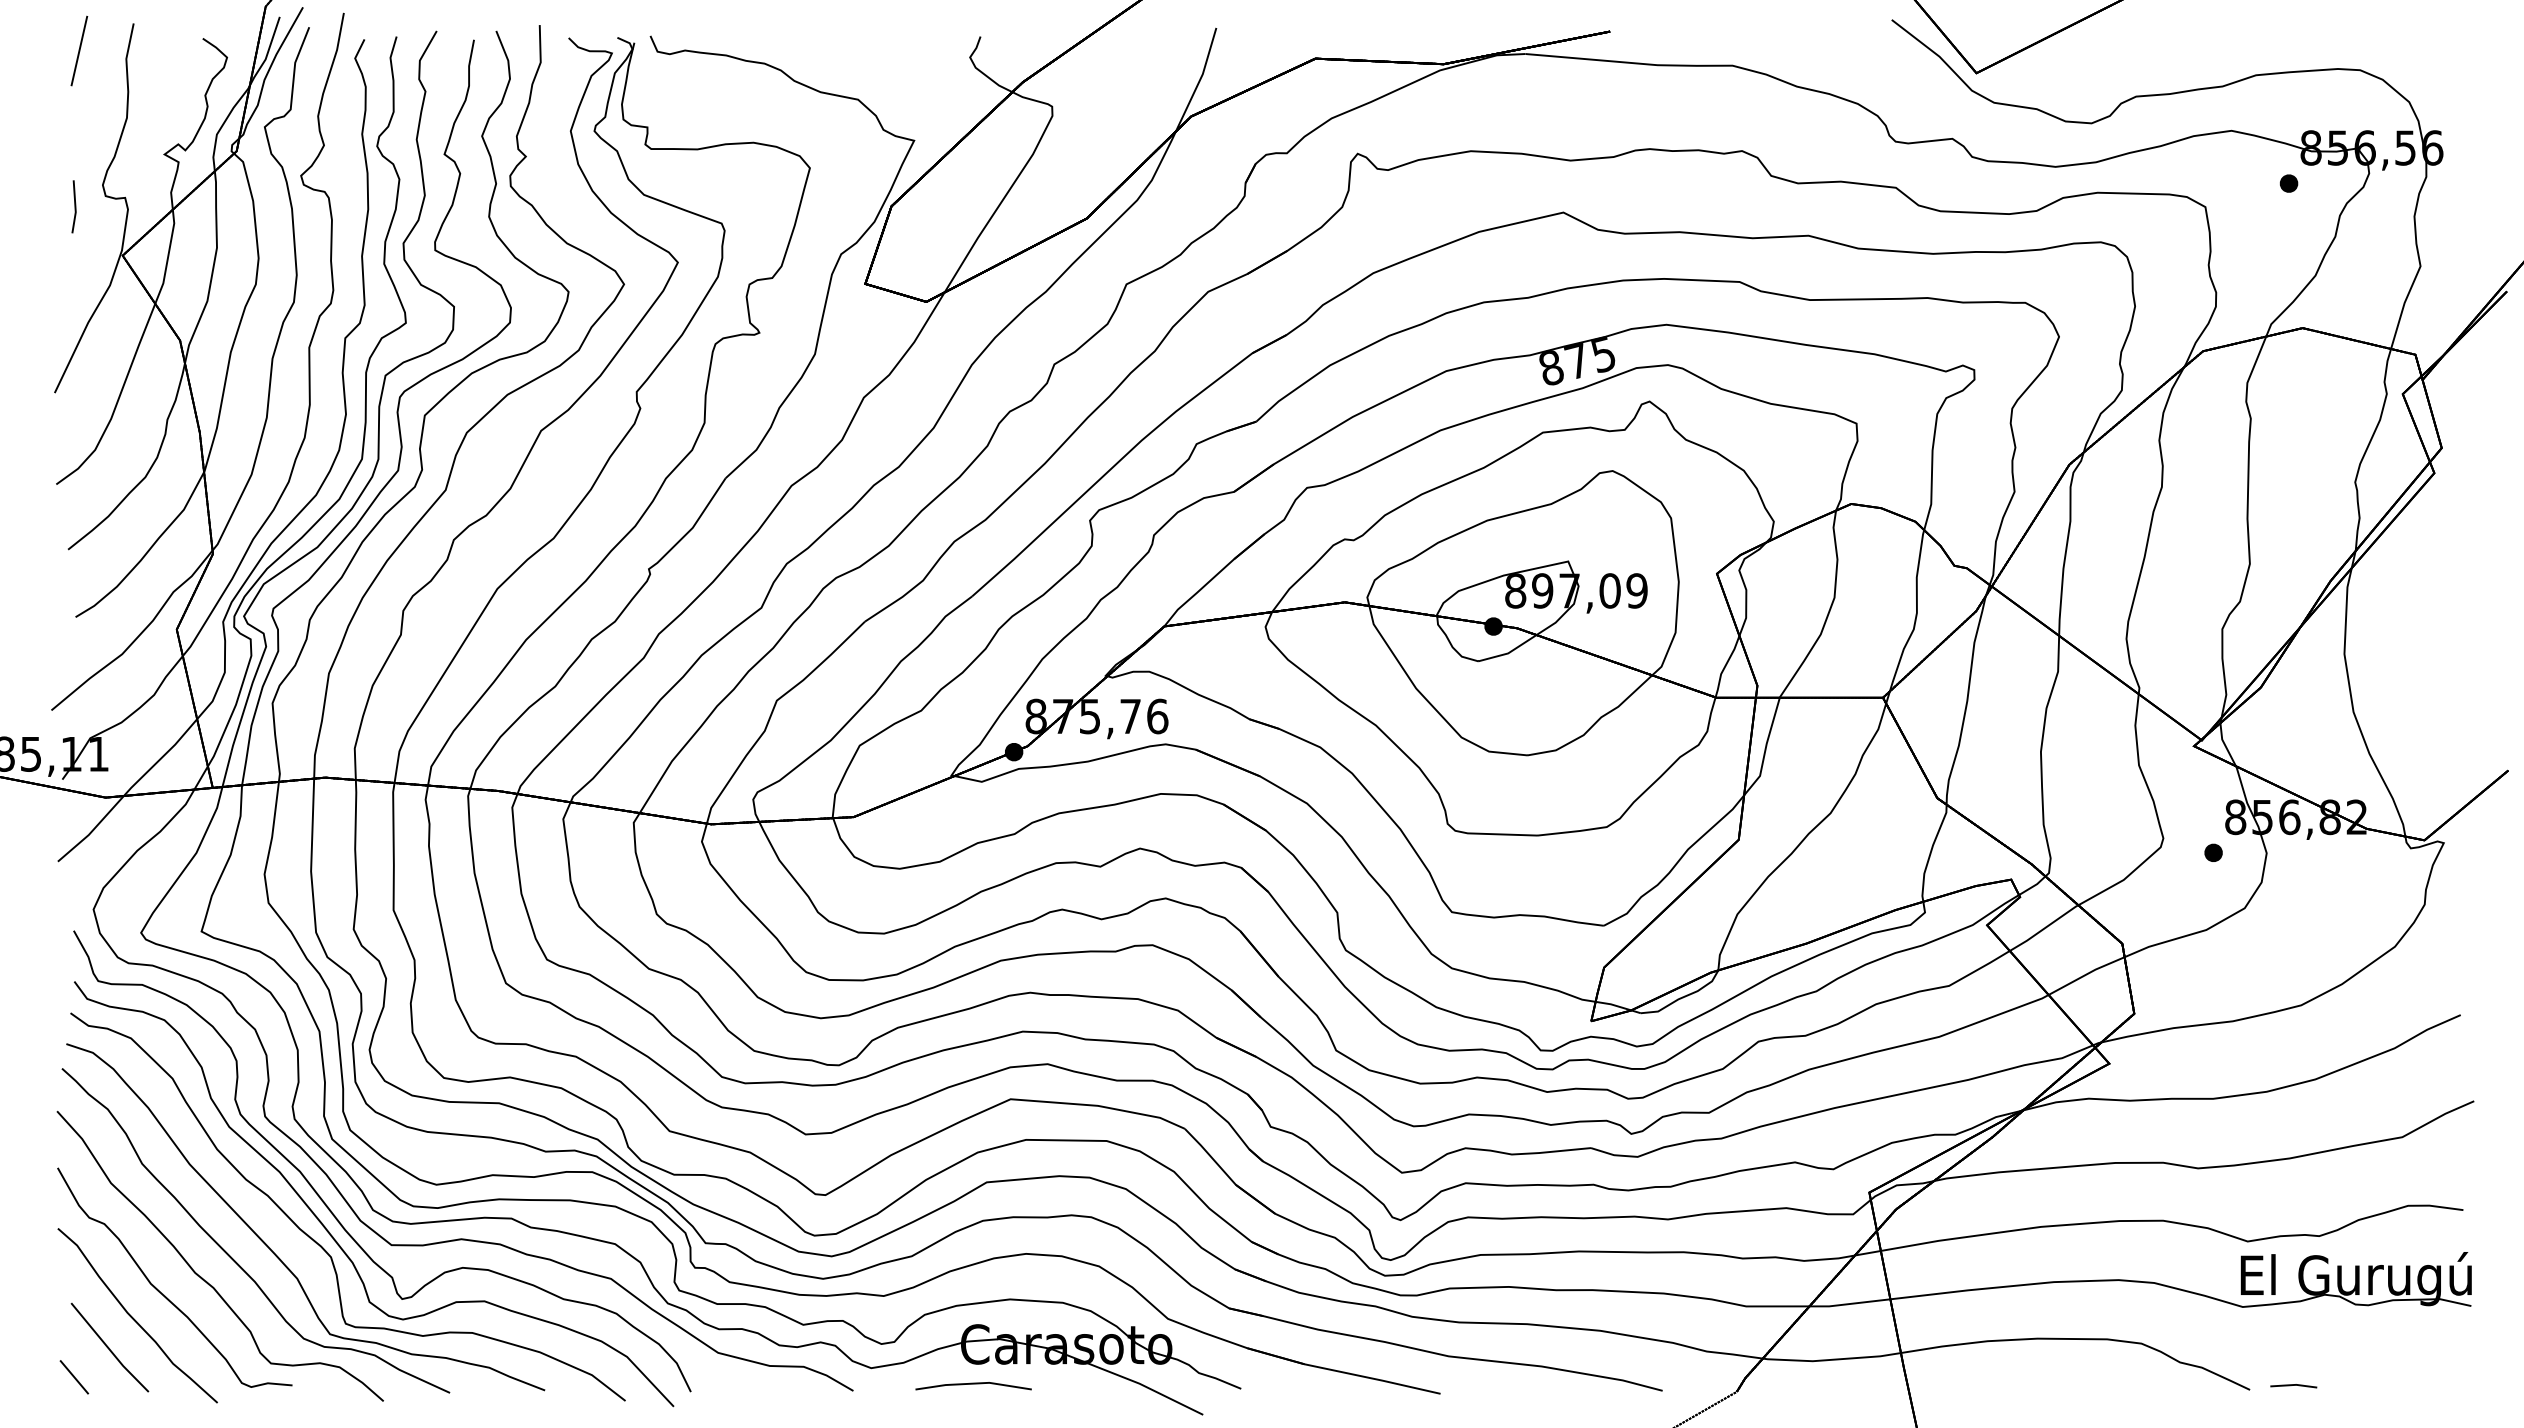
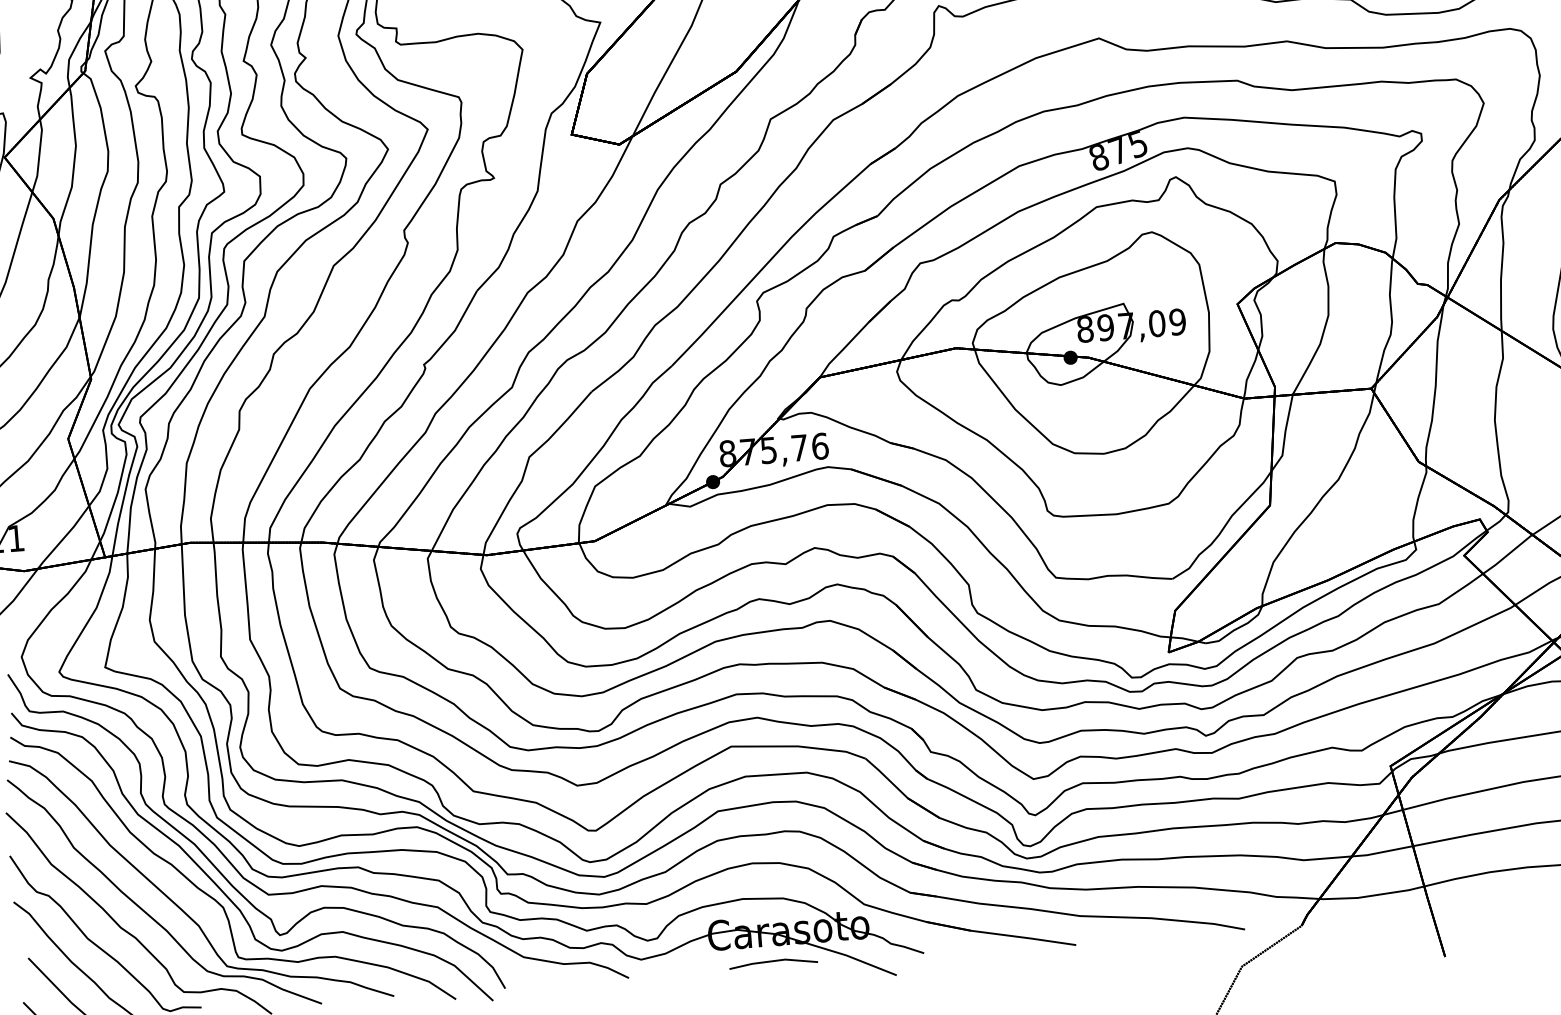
line: (973, 1384) -> (773, 961), moved

